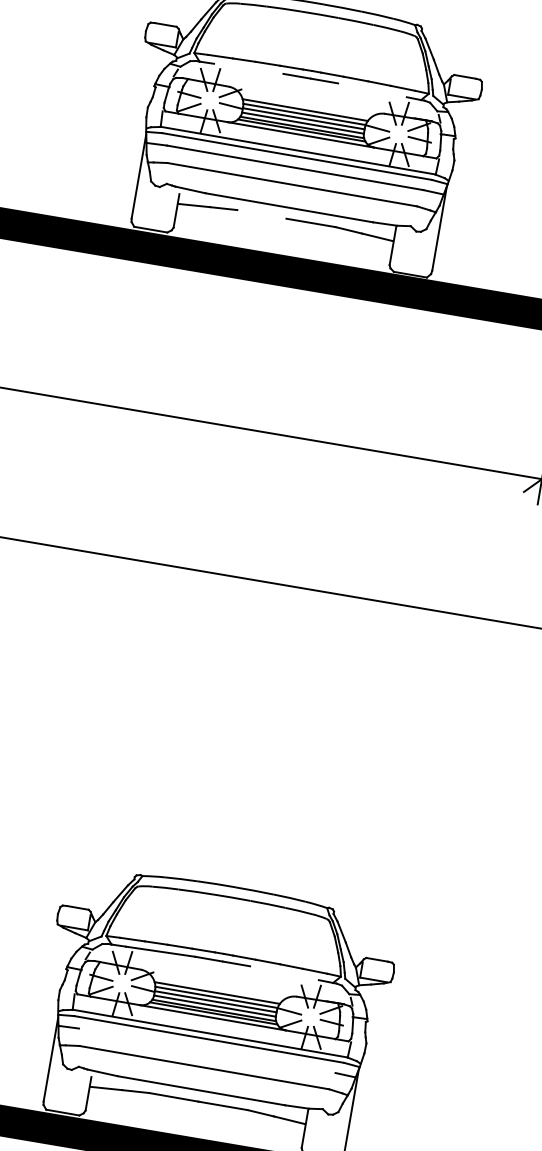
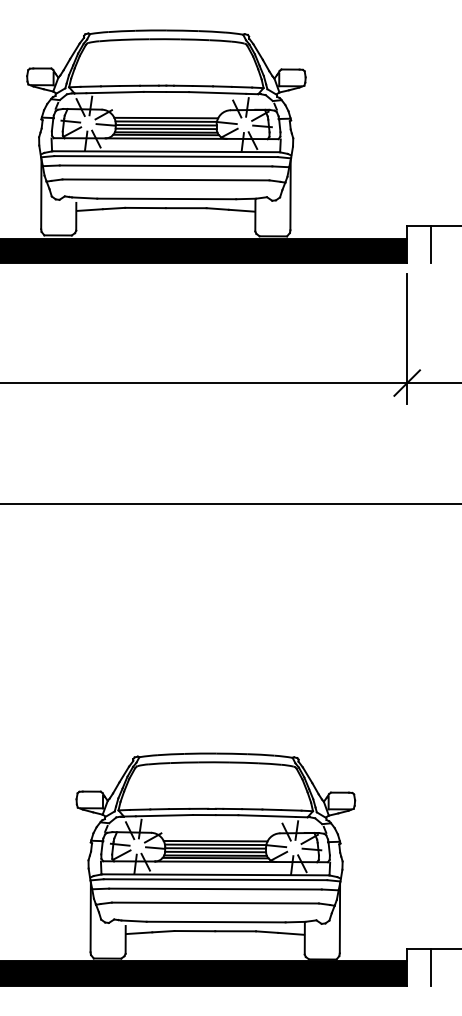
line: (248, 68) -> (114, 92), added
line: (372, 89) -> (217, 92), added
line: (261, 213) -> (145, 207), added
line: (283, 972) -> (266, 815), added
line: (207, 1050) -> (215, 888), added

